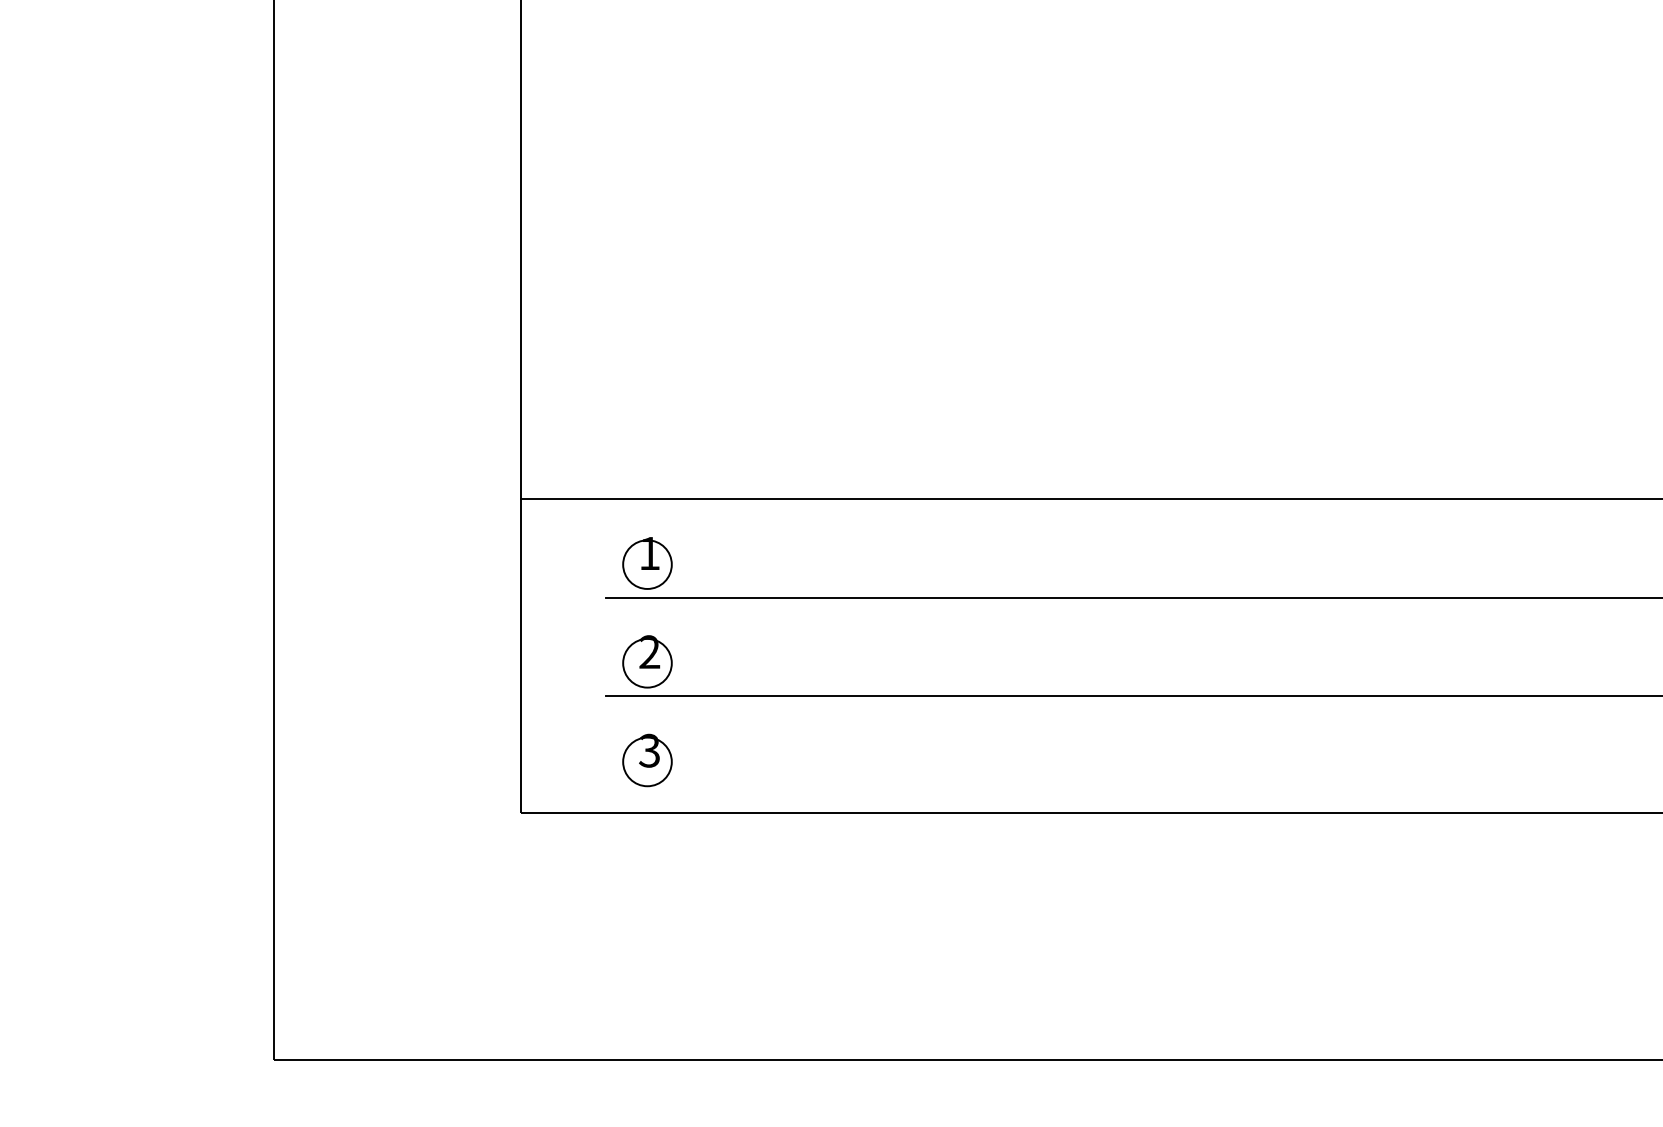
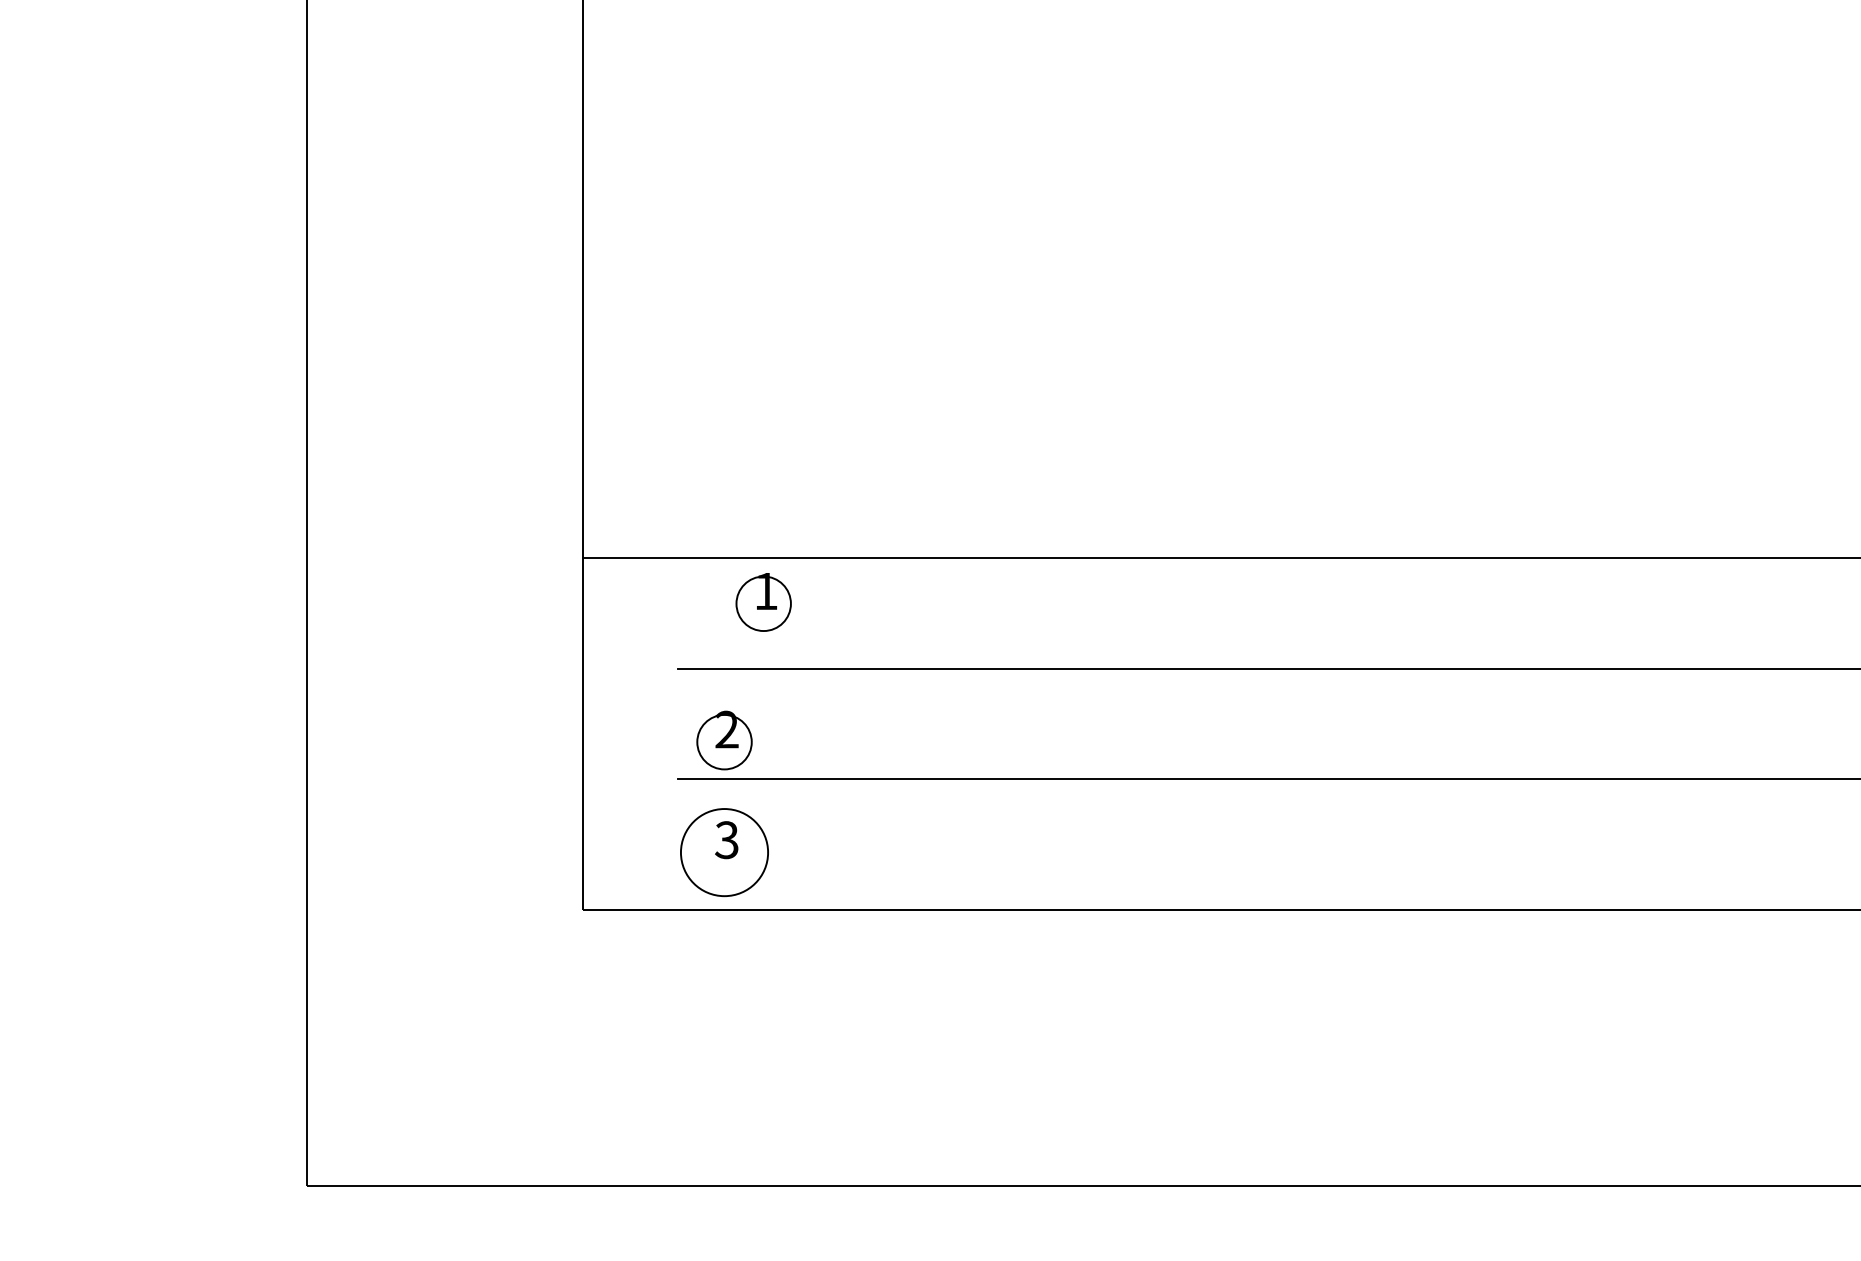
part: (647, 563) -> (763, 602), moved
circle: (647, 761) -> (724, 852), size x1.6

